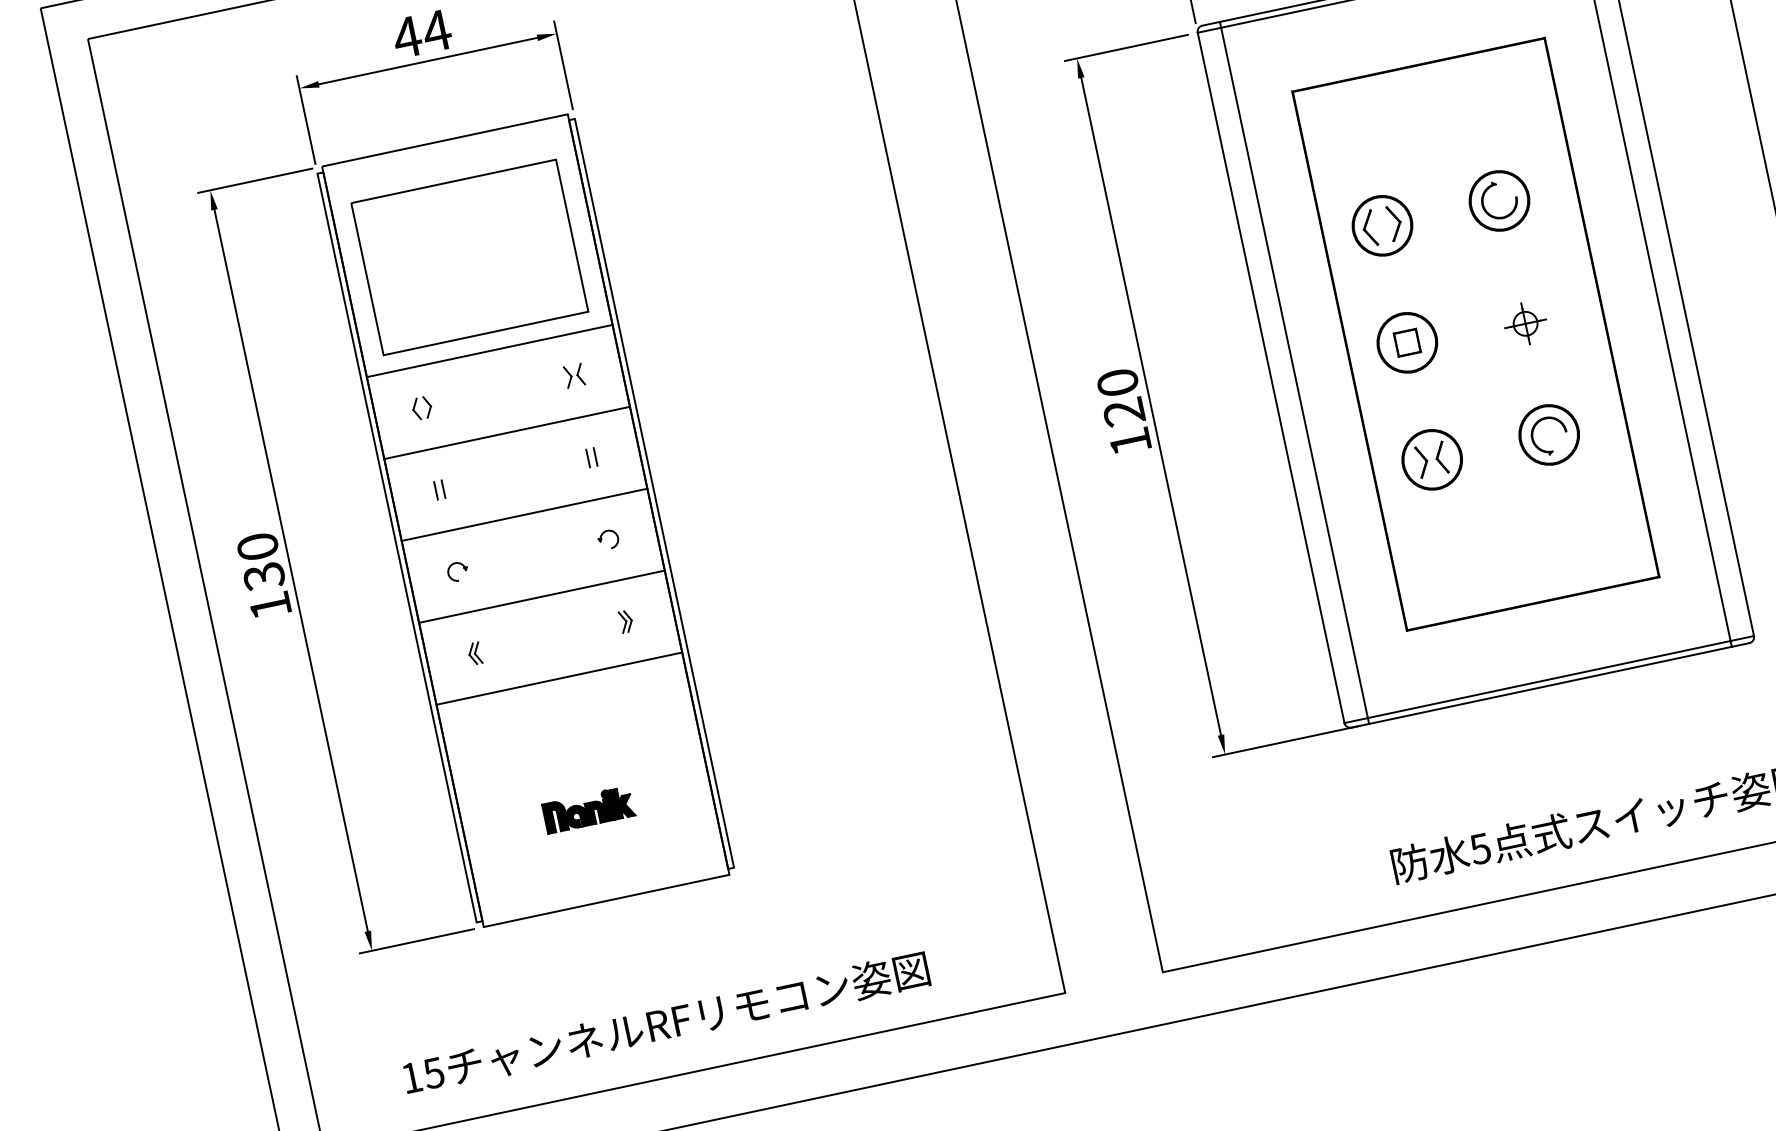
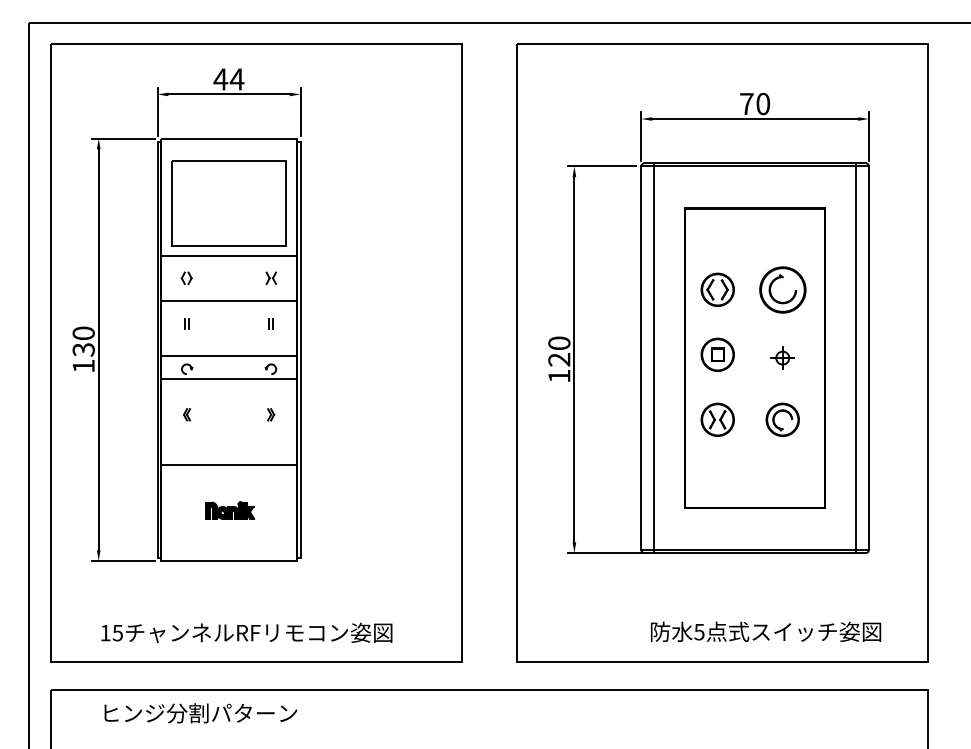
part: (1498, 200) -> (782, 289), size x1.4
line: (523, 514) -> (228, 378), moved
line: (541, 597) -> (228, 356), moved
line: (558, 678) -> (228, 464), moved

